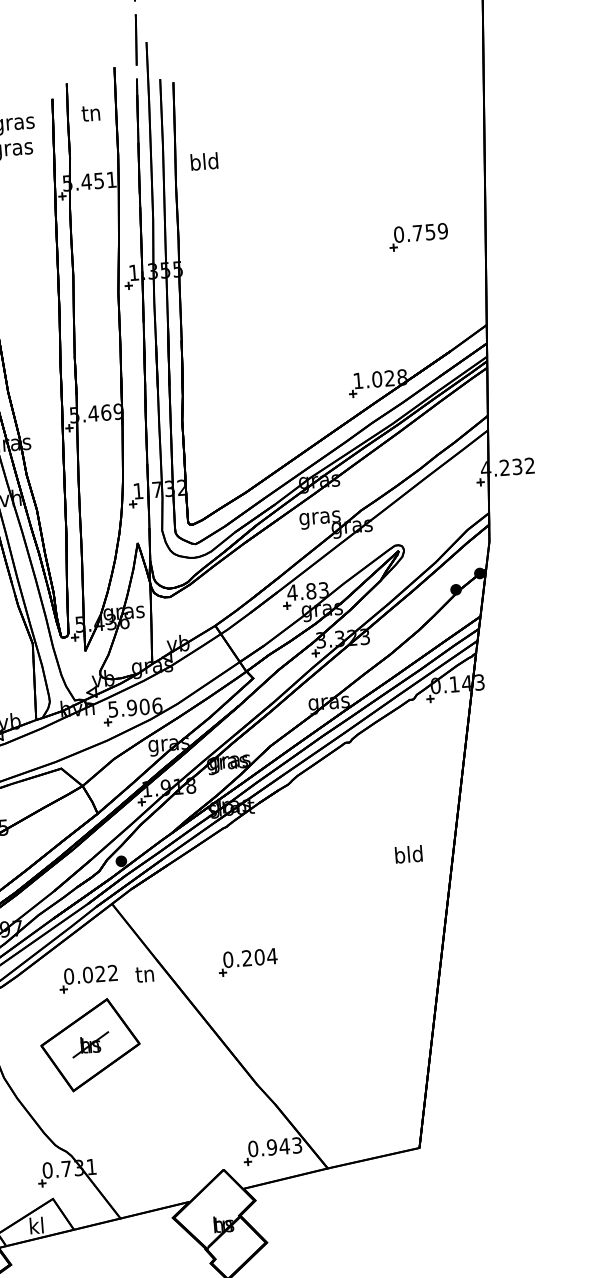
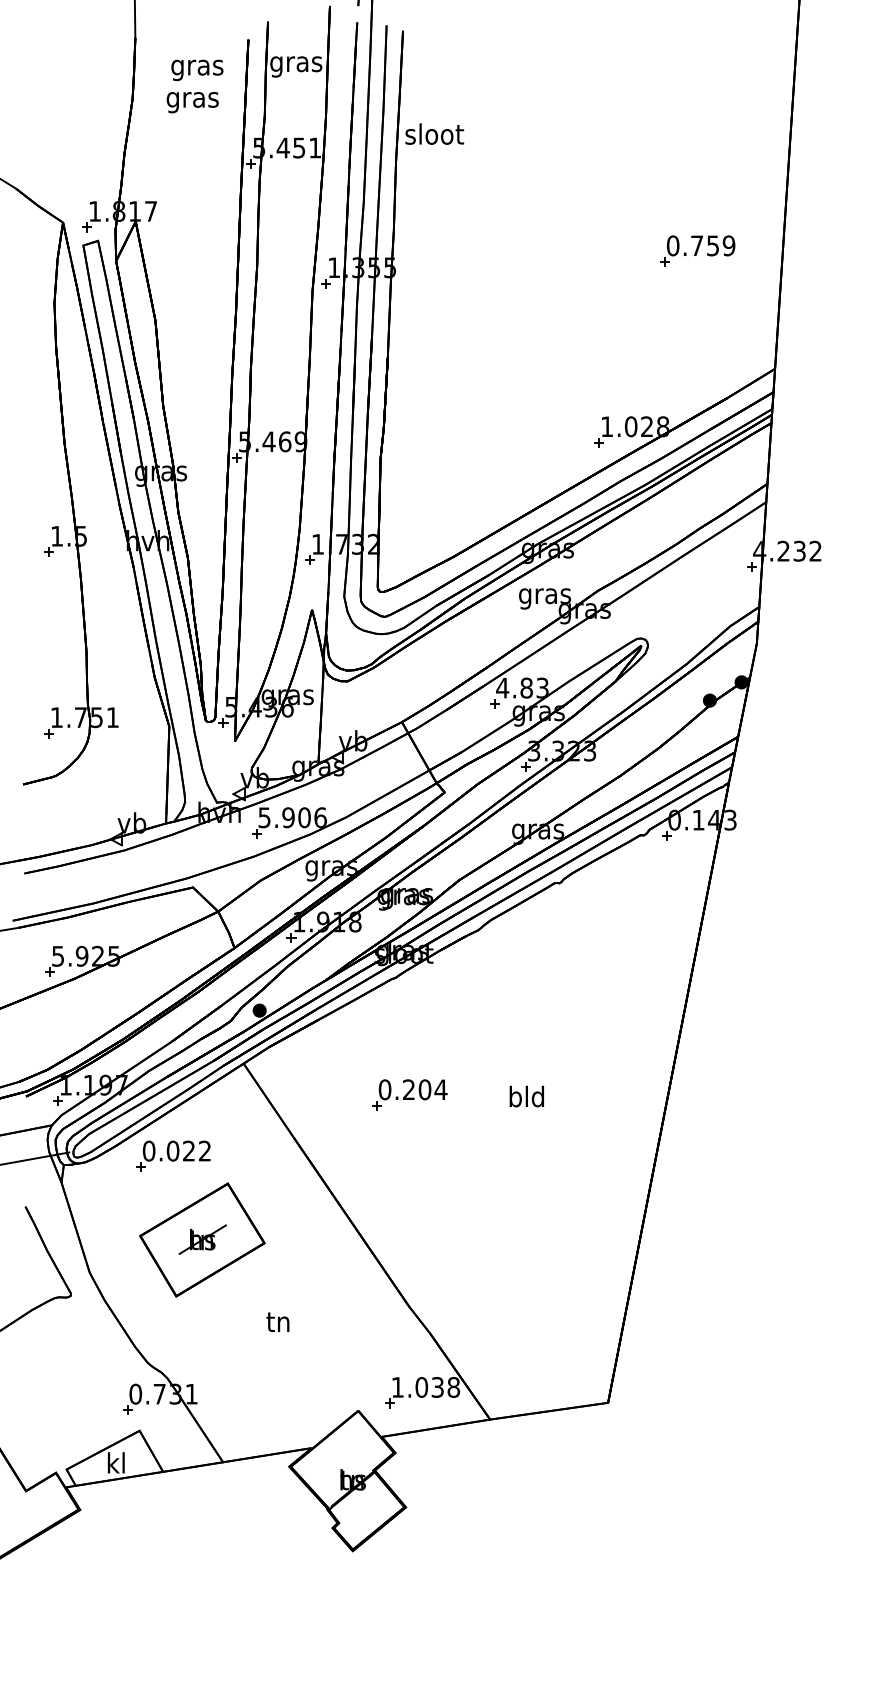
text: (91, 115) -> (296, 64), tn -> gras
text: (204, 161) -> (434, 133), bld -> sloot
text: (408, 854) -> (526, 1096), moved
part: (247, 961) -> (409, 1094), moved
text: (144, 974) -> (277, 1321), moved
part: (88, 978) -> (173, 1155), moved
text: (275, 1147) -> (425, 1387), 0.943 -> 1.038

